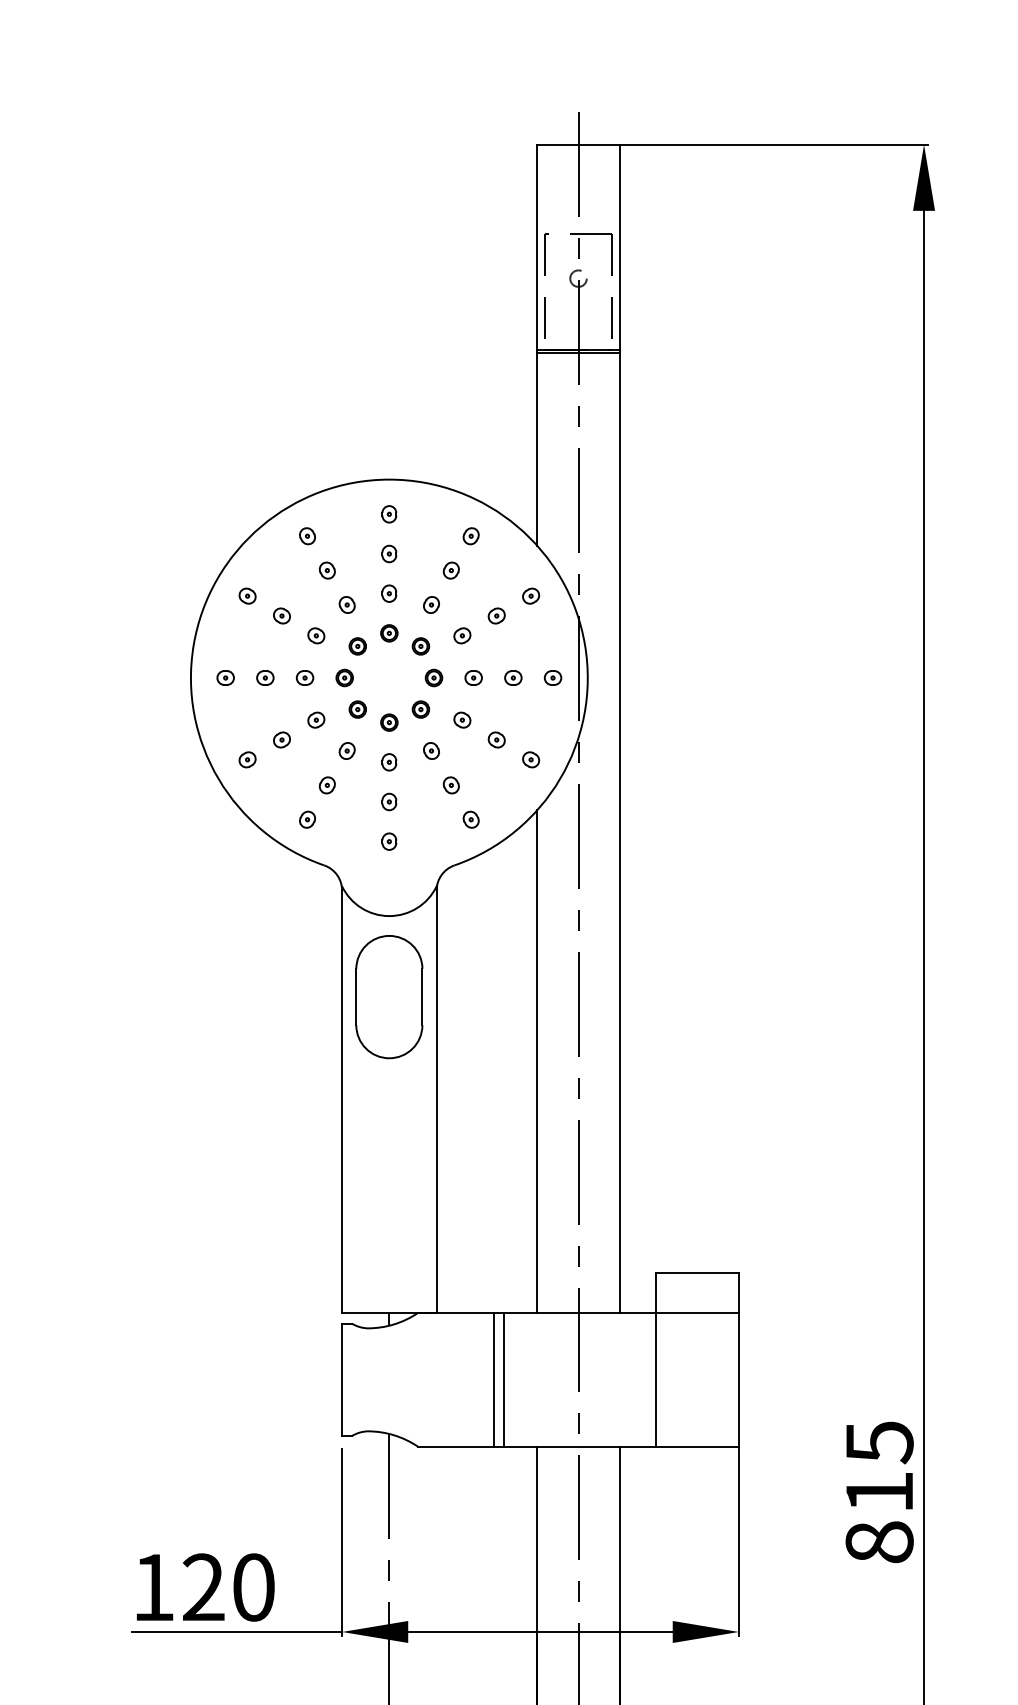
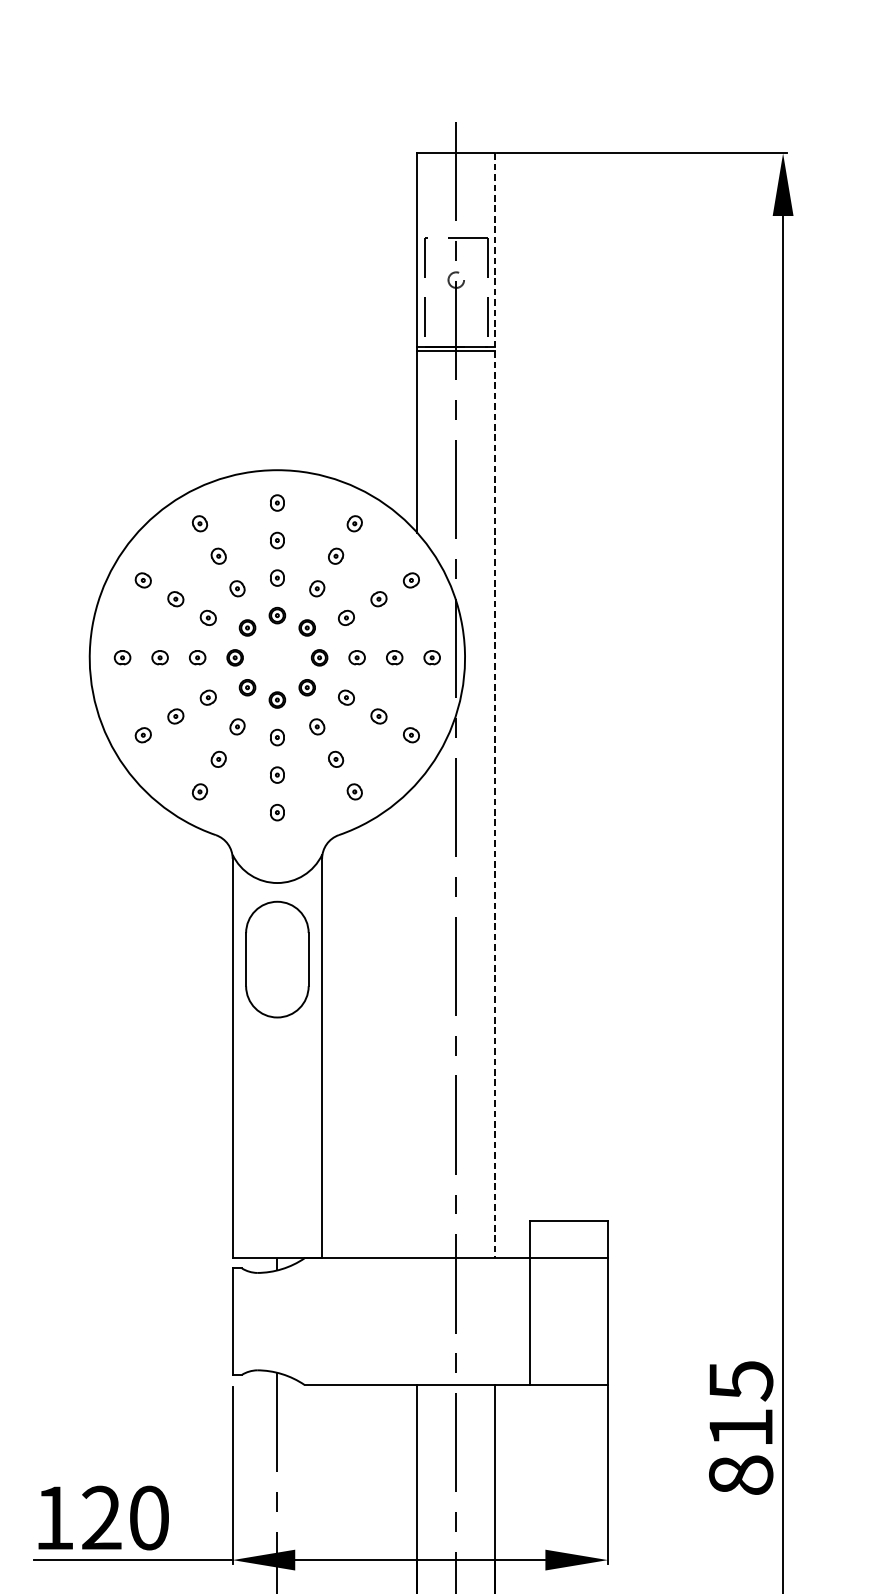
line: (619, 729) -> (495, 706), solid -> dashed
line: (537, 1061) -> (417, 1020), removed
line: (494, 1379) -> (376, 1321), removed
line: (504, 1379) -> (386, 1321), removed

